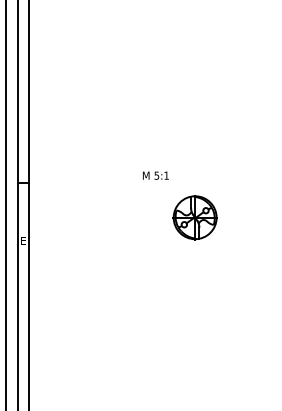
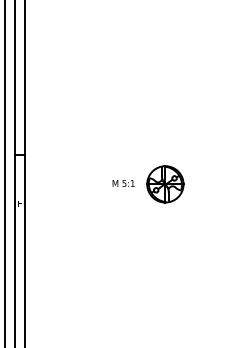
text: (155, 175) -> (123, 183), moved

